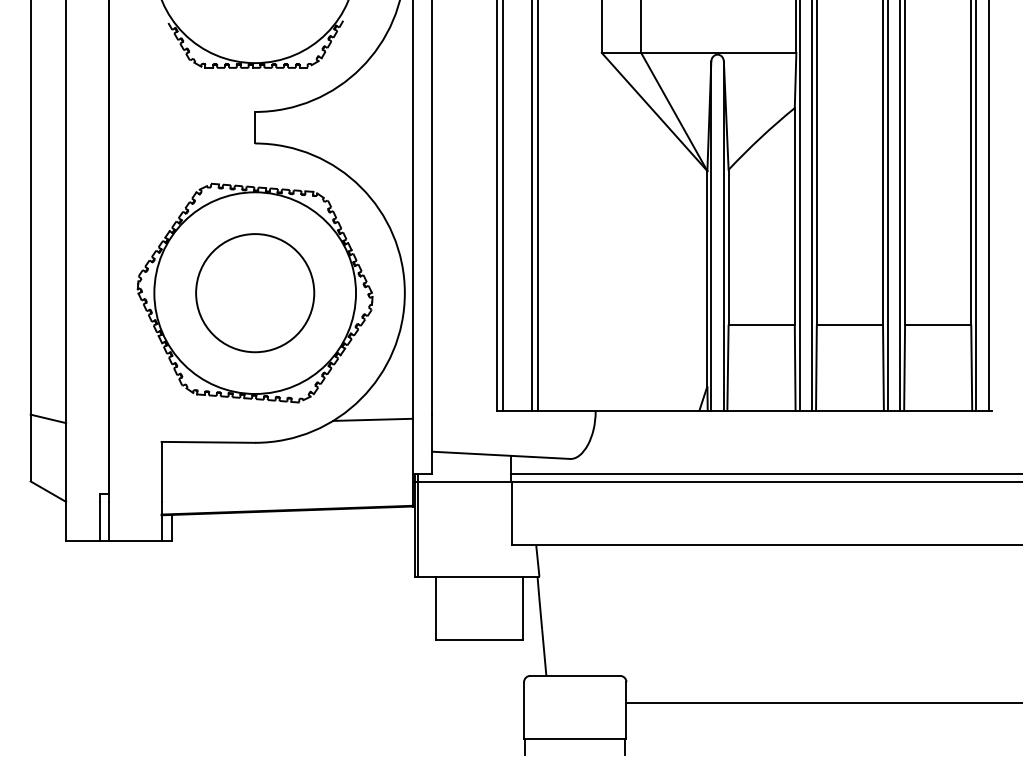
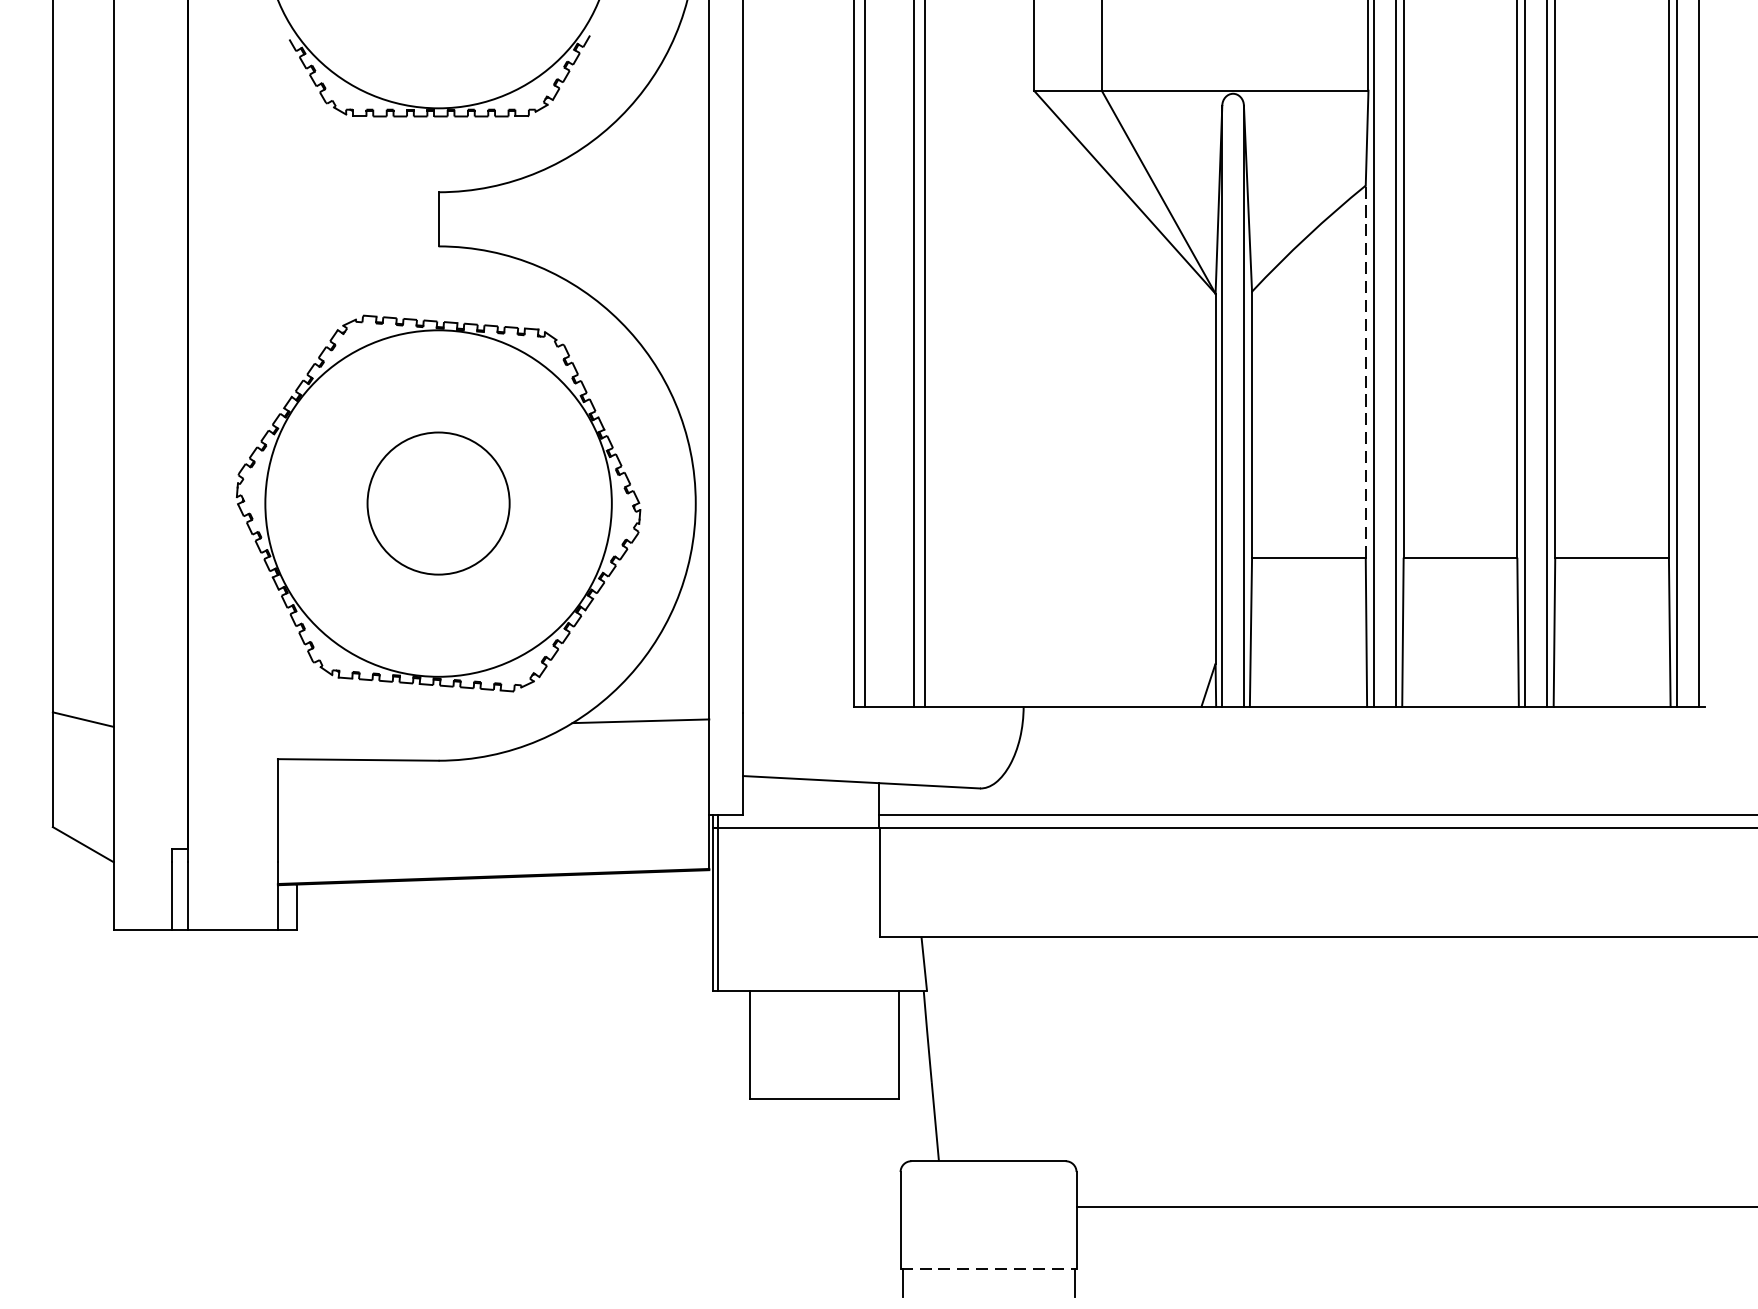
line: (794, 215) -> (1365, 370), solid -> dashed
circle: (255, 293) -> (439, 504), size x0.7
line: (575, 738) -> (988, 1268), solid -> dashed

